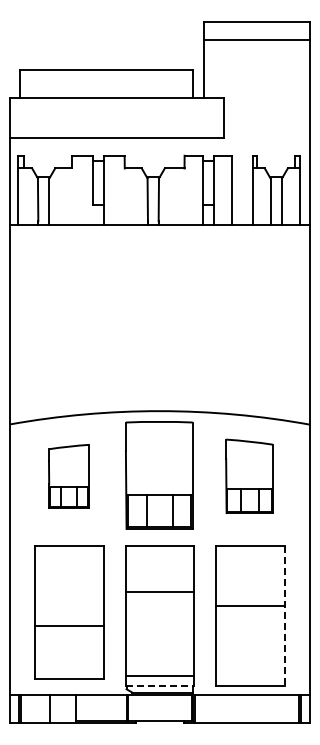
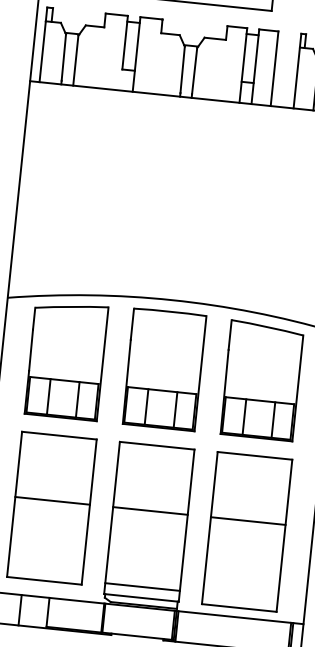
part: (68, 476) -> (65, 360), size x1.67
part: (249, 476) -> (261, 380), size x1.43
line: (159, 591) -> (149, 510), moved
line: (284, 616) -> (284, 536), dashed -> solid
line: (69, 625) -> (52, 500), moved
line: (160, 685) -> (142, 597), dashed -> solid

